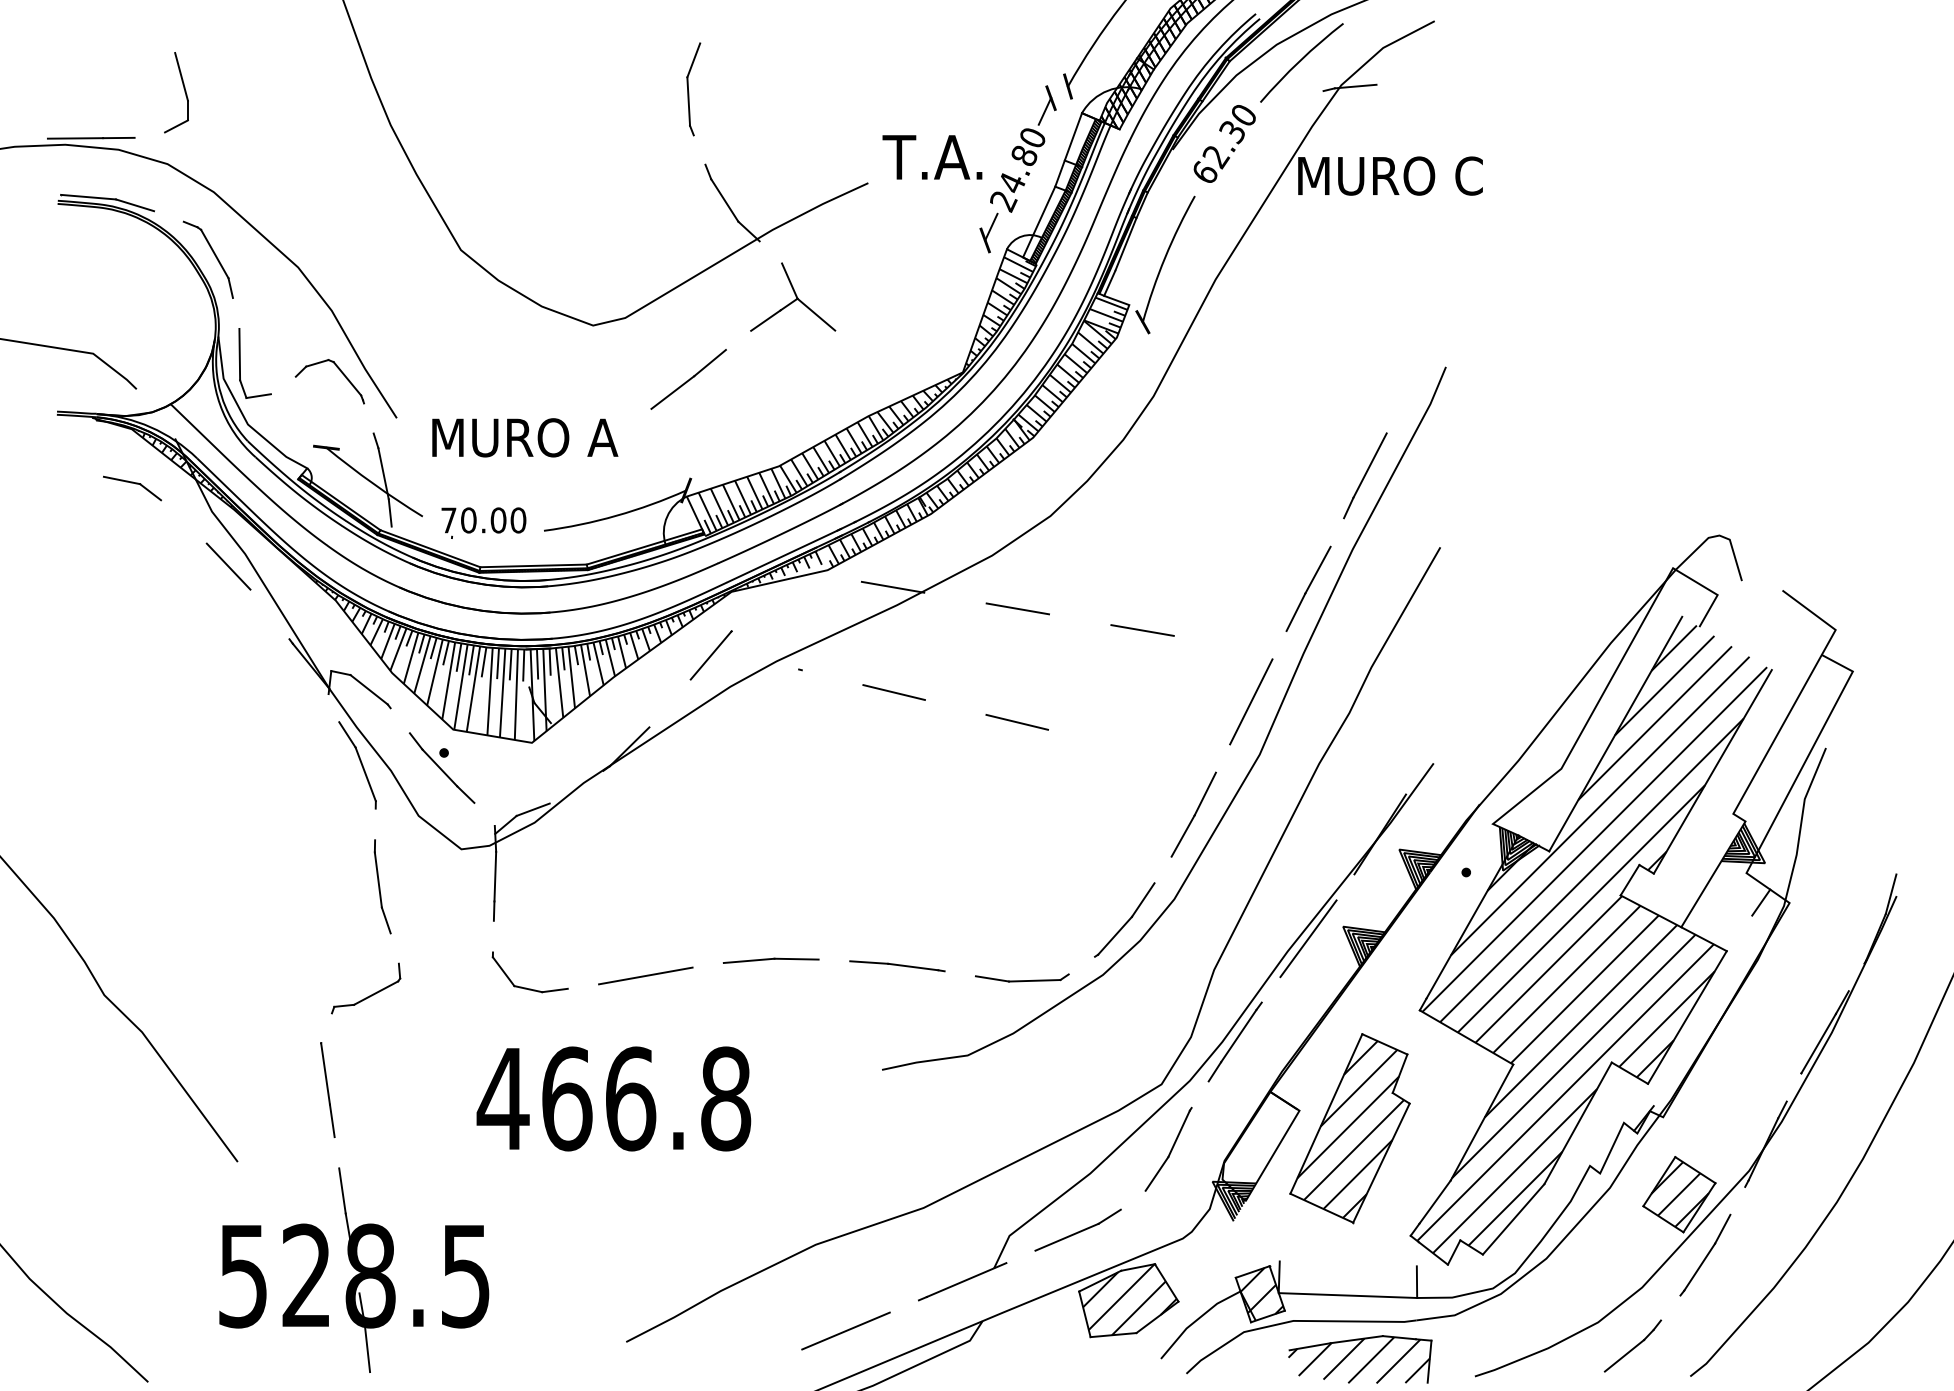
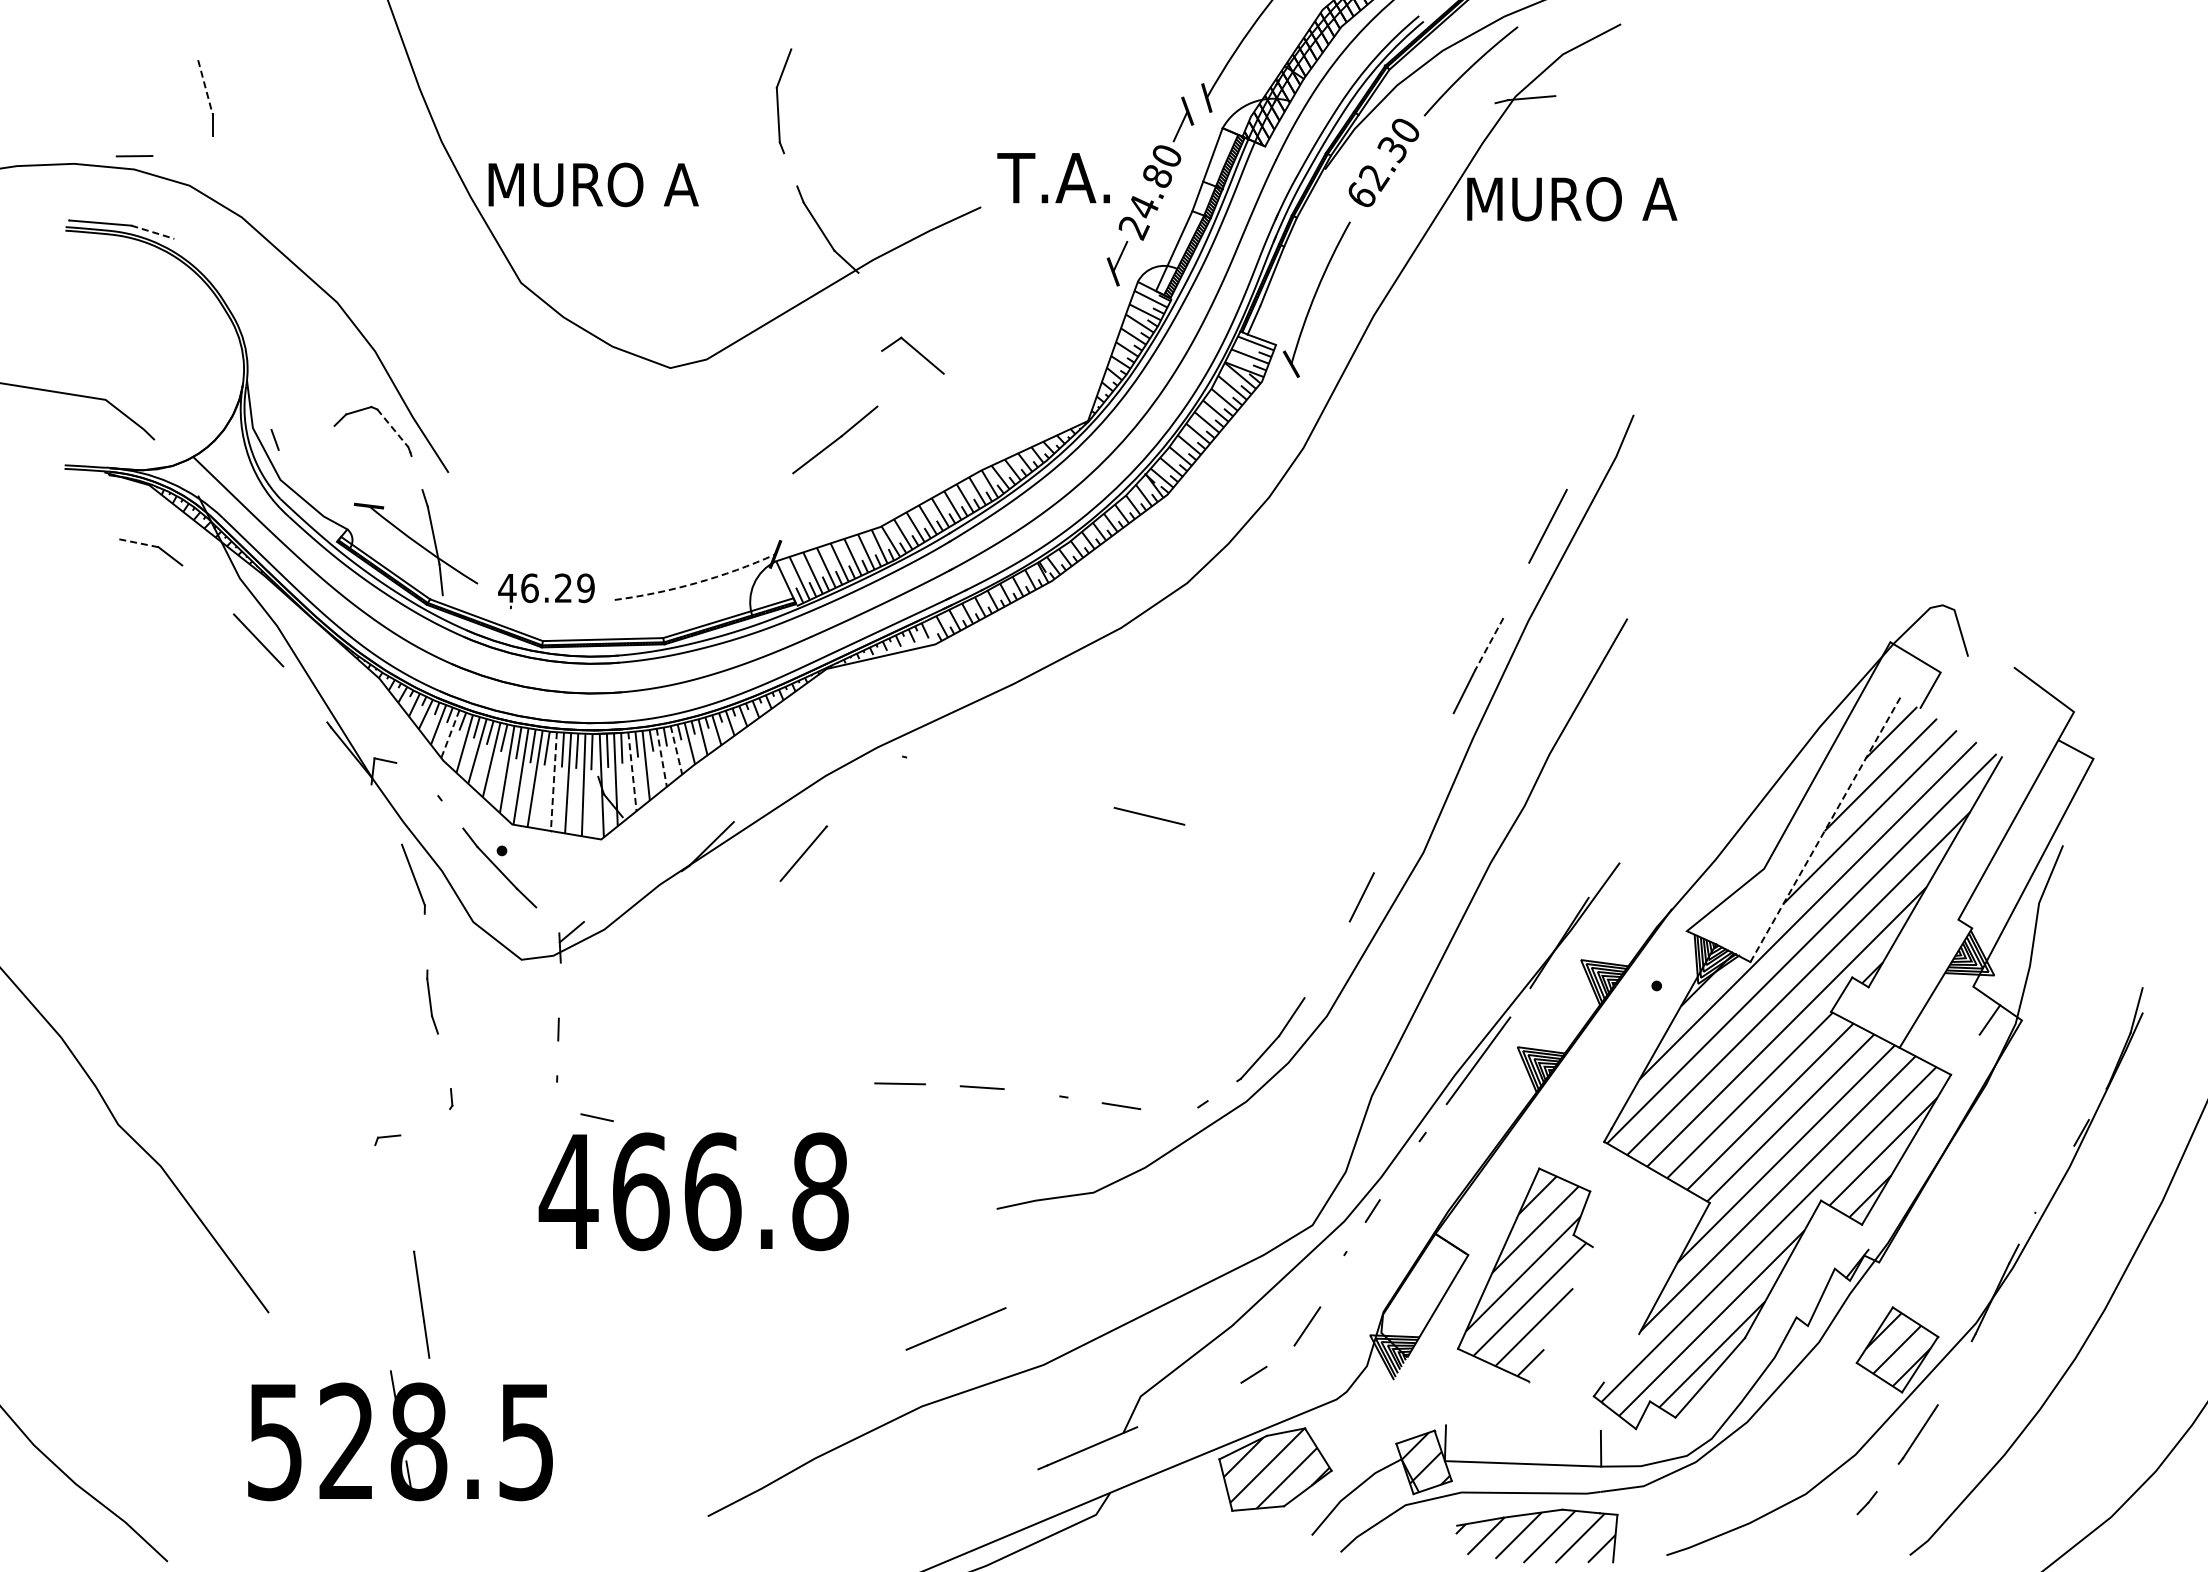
line: (181, 77) -> (205, 87), solid -> dashed
line: (176, 125) -> (199, 142), removed
line: (75, 138) -> (85, 156), removed
text: (1390, 176) -> (1571, 199), MURO C -> MURO A
line: (135, 205) -> (153, 232), solid -> dashed
part: (215, 256) -> (243, 290), removed
line: (789, 280) -> (892, 317), removed
line: (765, 320) -> (865, 362), removed
line: (239, 354) -> (270, 400), removed
line: (348, 379) -> (393, 428), solid -> dashed
part: (688, 379) -> (835, 439), moved
line: (258, 395) -> (292, 447), removed
text: (525, 437) -> (593, 184), moved
line: (122, 480) -> (138, 543), solid -> dashed
line: (1348, 507) -> (1523, 573), removed
arc: (616, 515) -> (696, 582), solid -> dashed
text: (483, 520) -> (546, 588), 70.00 -> 46.29
line: (1318, 570) -> (1489, 644), solid -> dashed
line: (892, 587) -> (1008, 663), removed
line: (1018, 609) -> (1150, 688), removed
line: (1142, 630) -> (1290, 712), removed
line: (398, 649) -> (450, 734), solid -> dashed
line: (710, 655) -> (803, 853), moved
line: (598, 664) -> (676, 750), solid -> dashed
line: (585, 671) -> (661, 758), solid -> dashed
line: (559, 682) -> (632, 771), solid -> dashed
line: (369, 689) -> (417, 779), removed
line: (489, 691) -> (553, 781), solid -> dashed
line: (894, 692) -> (1010, 782), removed
line: (1250, 702) -> (1413, 793), removed
line: (347, 734) -> (392, 830), removed
line: (1615, 734) -> (1825, 829), solid -> dashed
line: (533, 810) -> (602, 915), removed
line: (1182, 835) -> (1336, 944), removed
line: (495, 876) -> (559, 990), removed
part: (382, 886) -> (432, 1001), size x0.6
line: (749, 960) -> (846, 1085), removed
line: (912, 966) -> (1031, 1092), removed
line: (503, 971) -> (569, 1097), removed
line: (645, 975) -> (729, 1102), removed
line: (1034, 980) -> (1169, 1108), removed
line: (554, 990) -> (626, 1119), removed
line: (376, 993) -> (425, 1122), removed
line: (1238, 1035) -> (1399, 1170), removed
line: (1818, 1042) -> (2054, 1178), removed
line: (327, 1089) -> (421, 1304), moved
text: (613, 1098) -> (693, 1191), moved
line: (1179, 1134) -> (1332, 1281), removed
line: (1381, 1163) -> (1560, 1314), removed
line: (341, 1190) -> (386, 1345), removed
line: (1435, 1202) -> (1621, 1358), removed
line: (1722, 1228) -> (1946, 1388), removed
line: (1066, 1236) -> (1205, 1397), removed
line: (845, 1330) -> (955, 1328), moved
line: (367, 1347) -> (415, 1522), removed
line: (1624, 1355) -> (1835, 1531), removed

